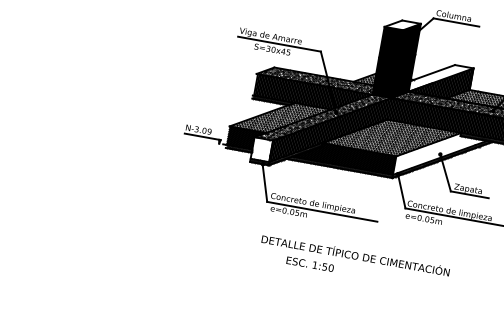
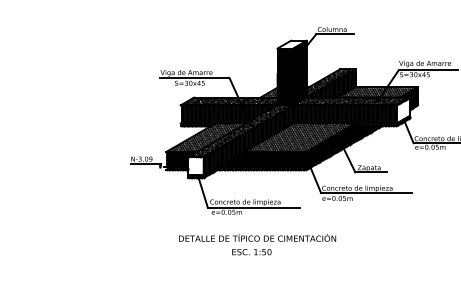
hatch: (440, 78) -> (330, 82), added
hatch: (438, 156) -> (340, 145), added
text: (355, 254) -> (257, 237), moved

